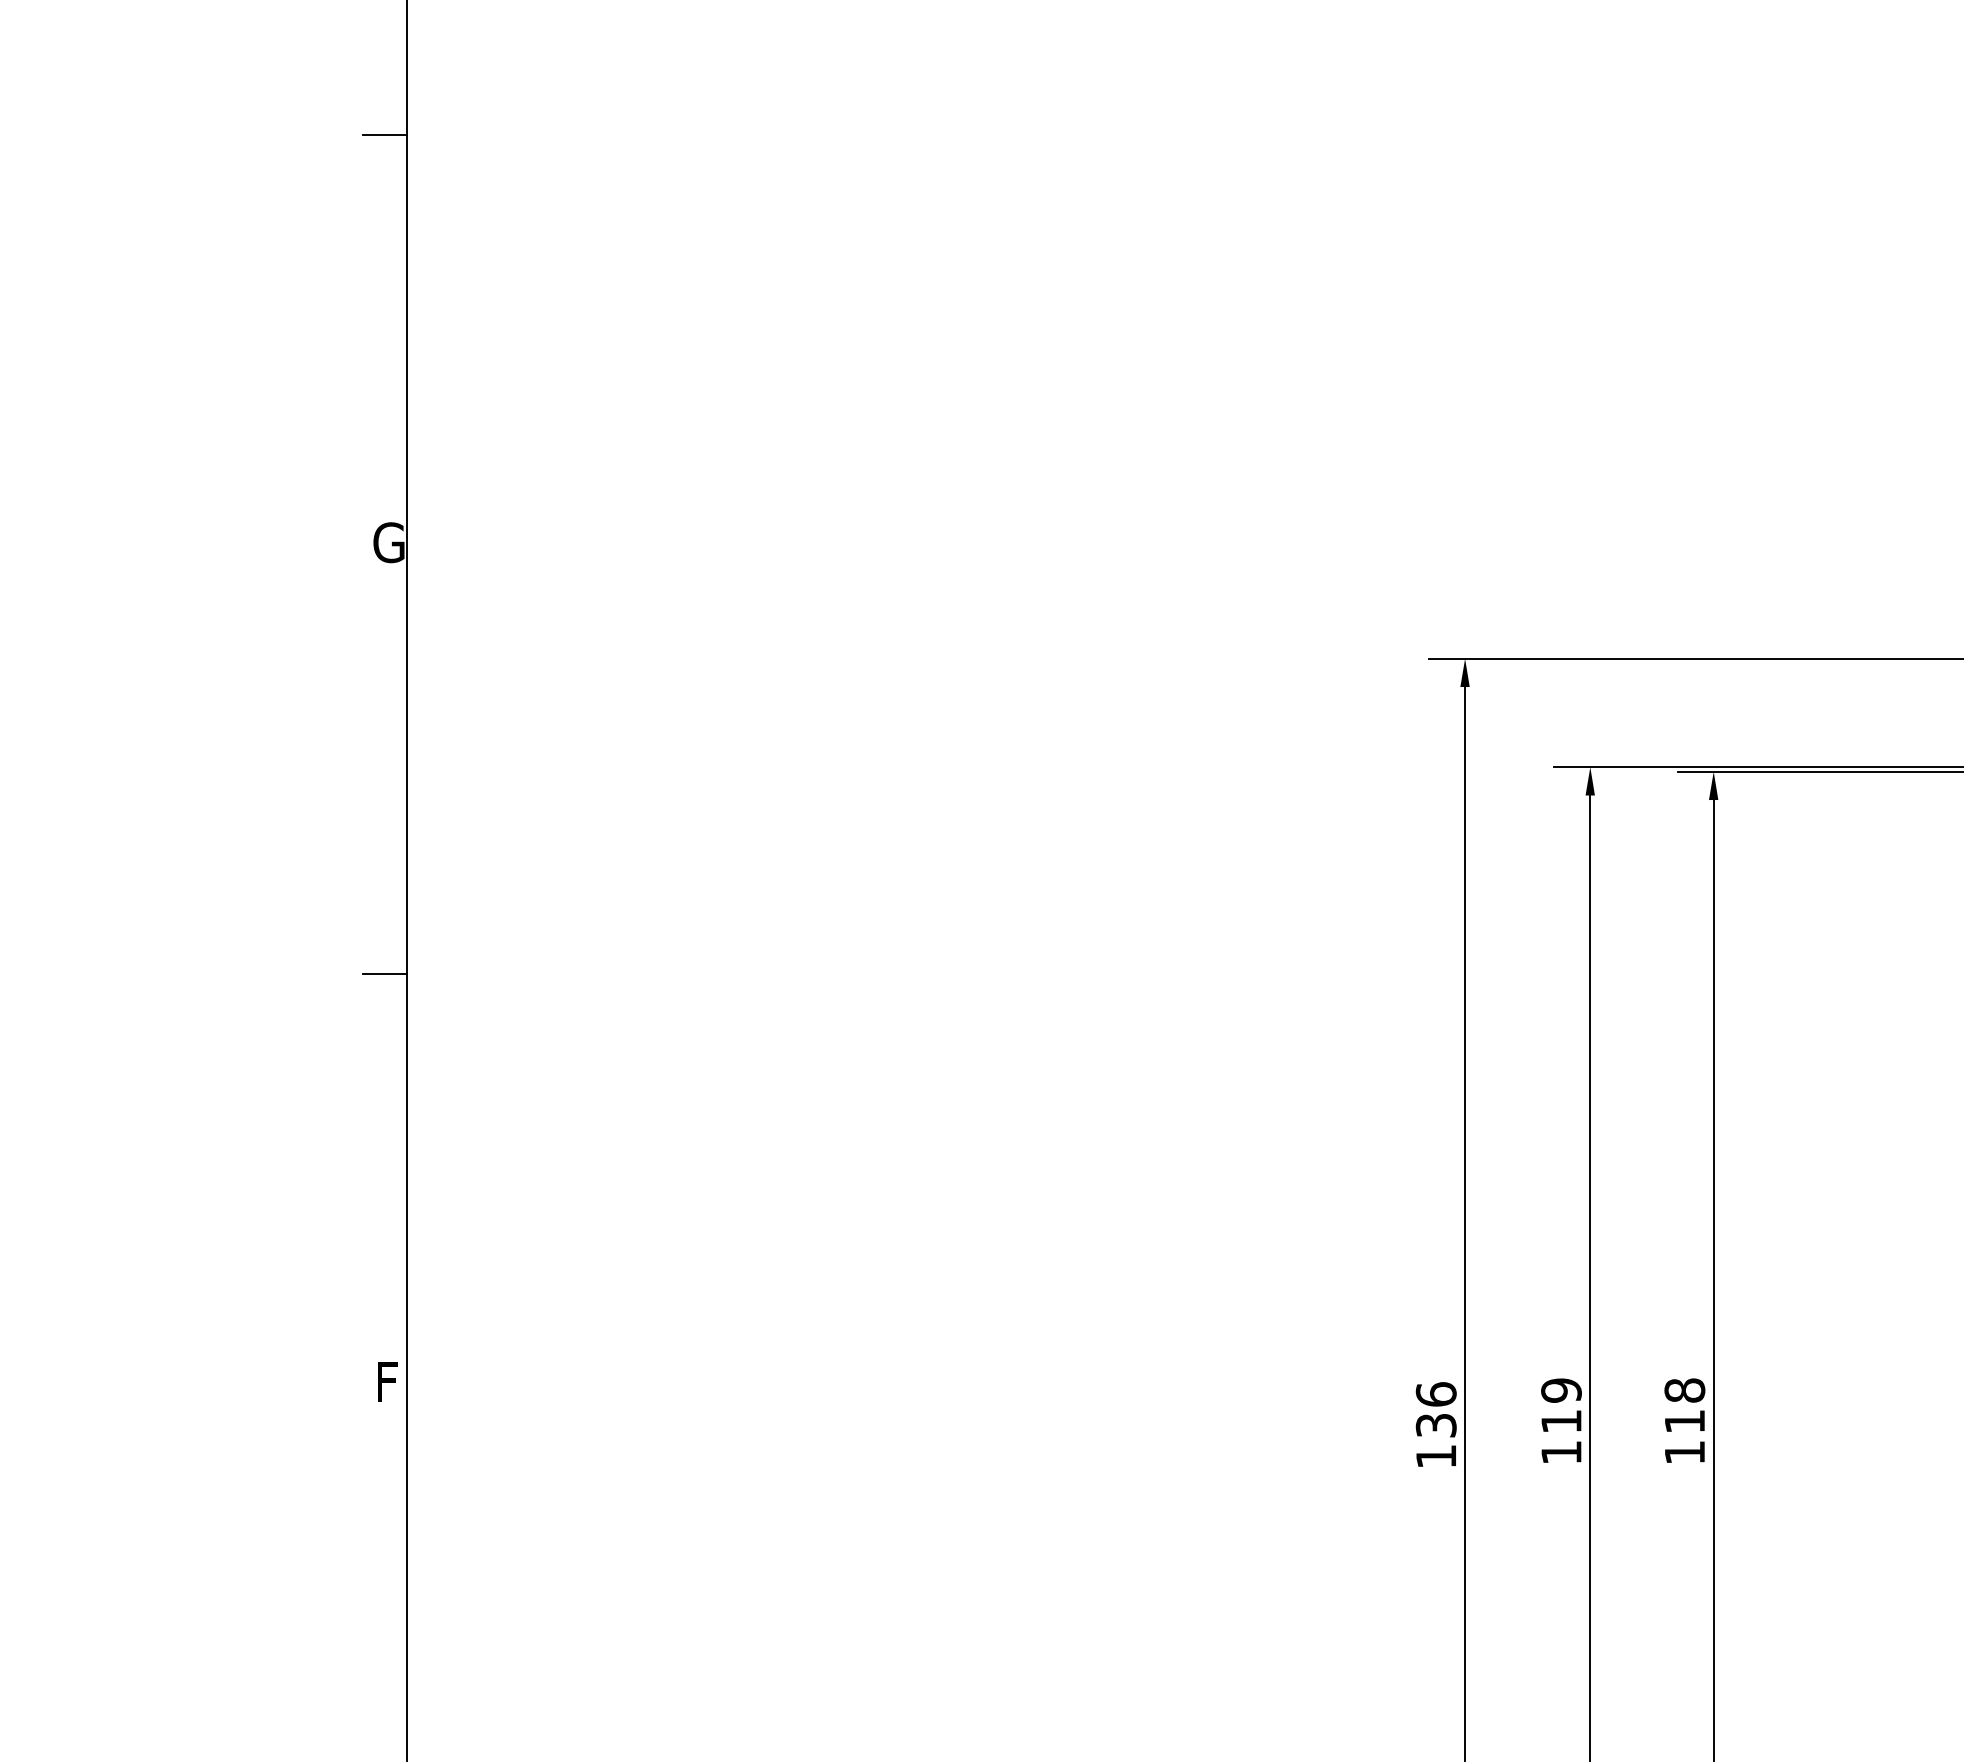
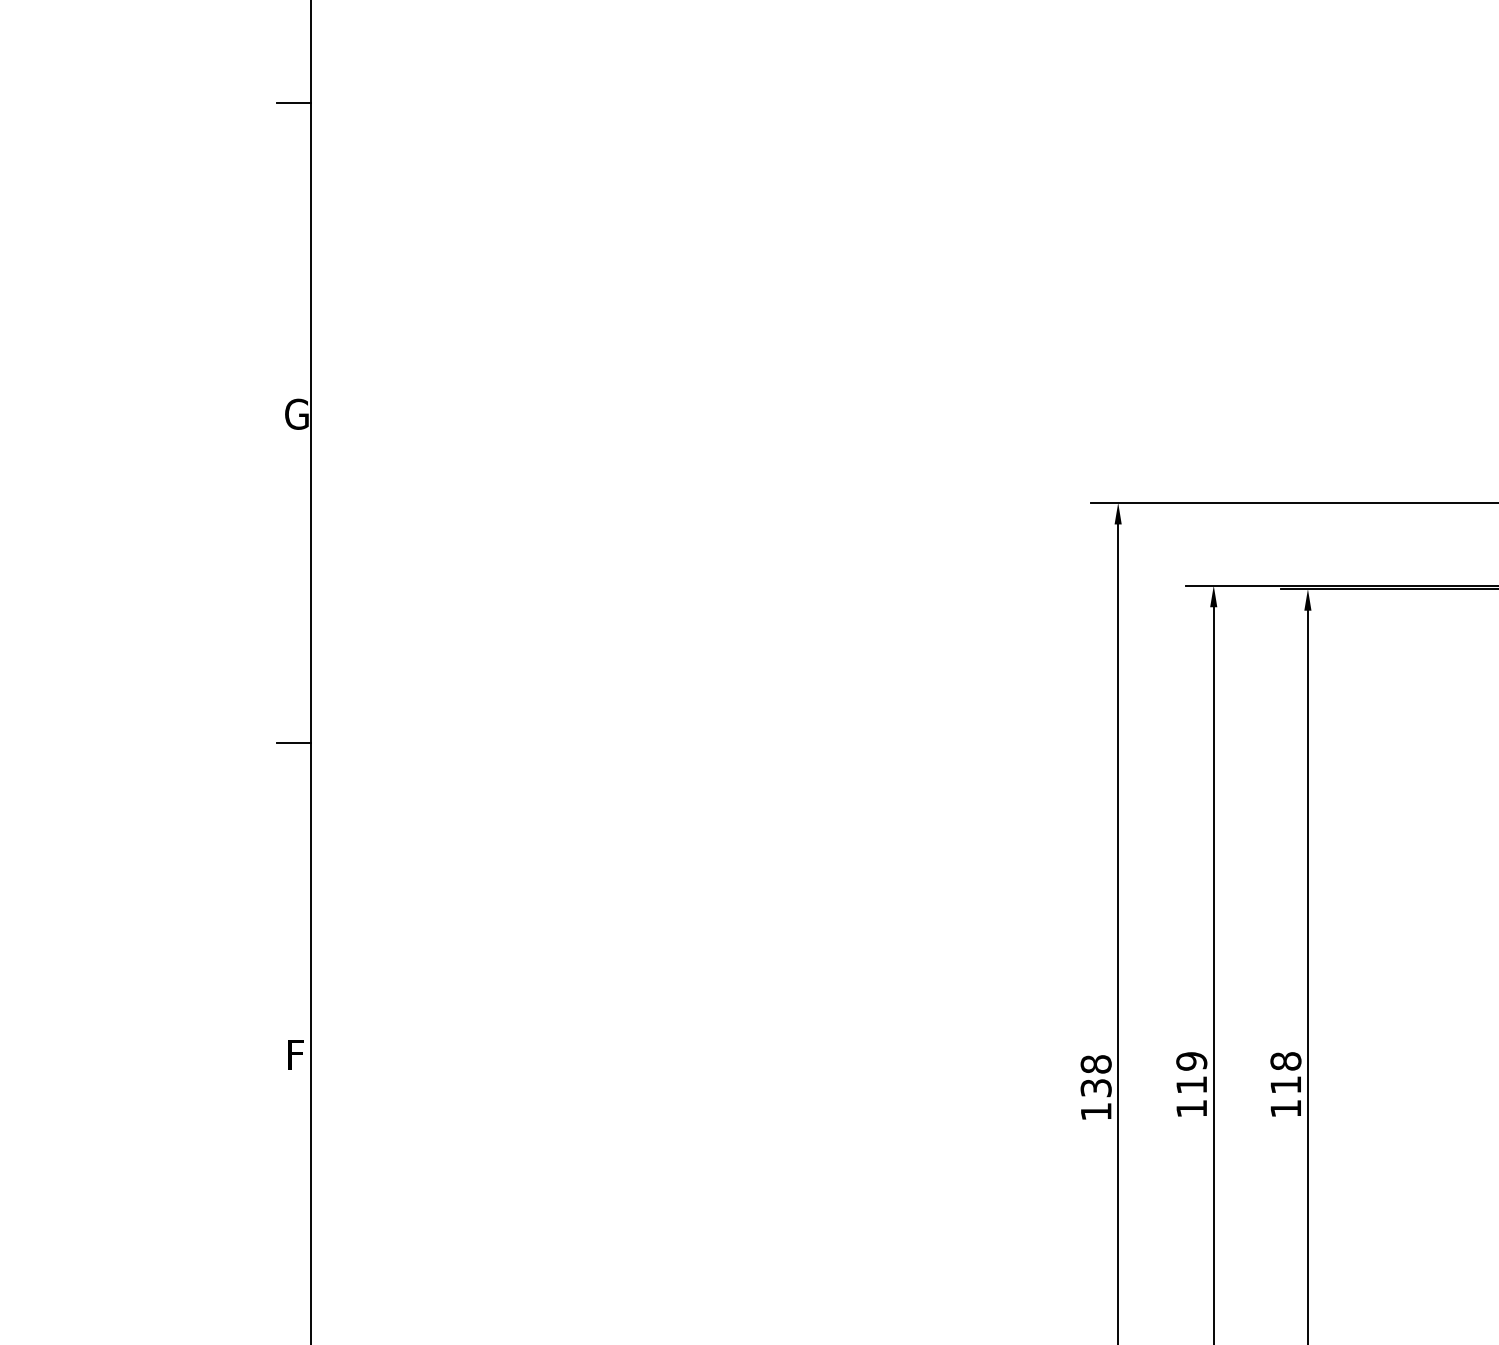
text: (1435, 1394) -> (1095, 1064), 136 -> 138

